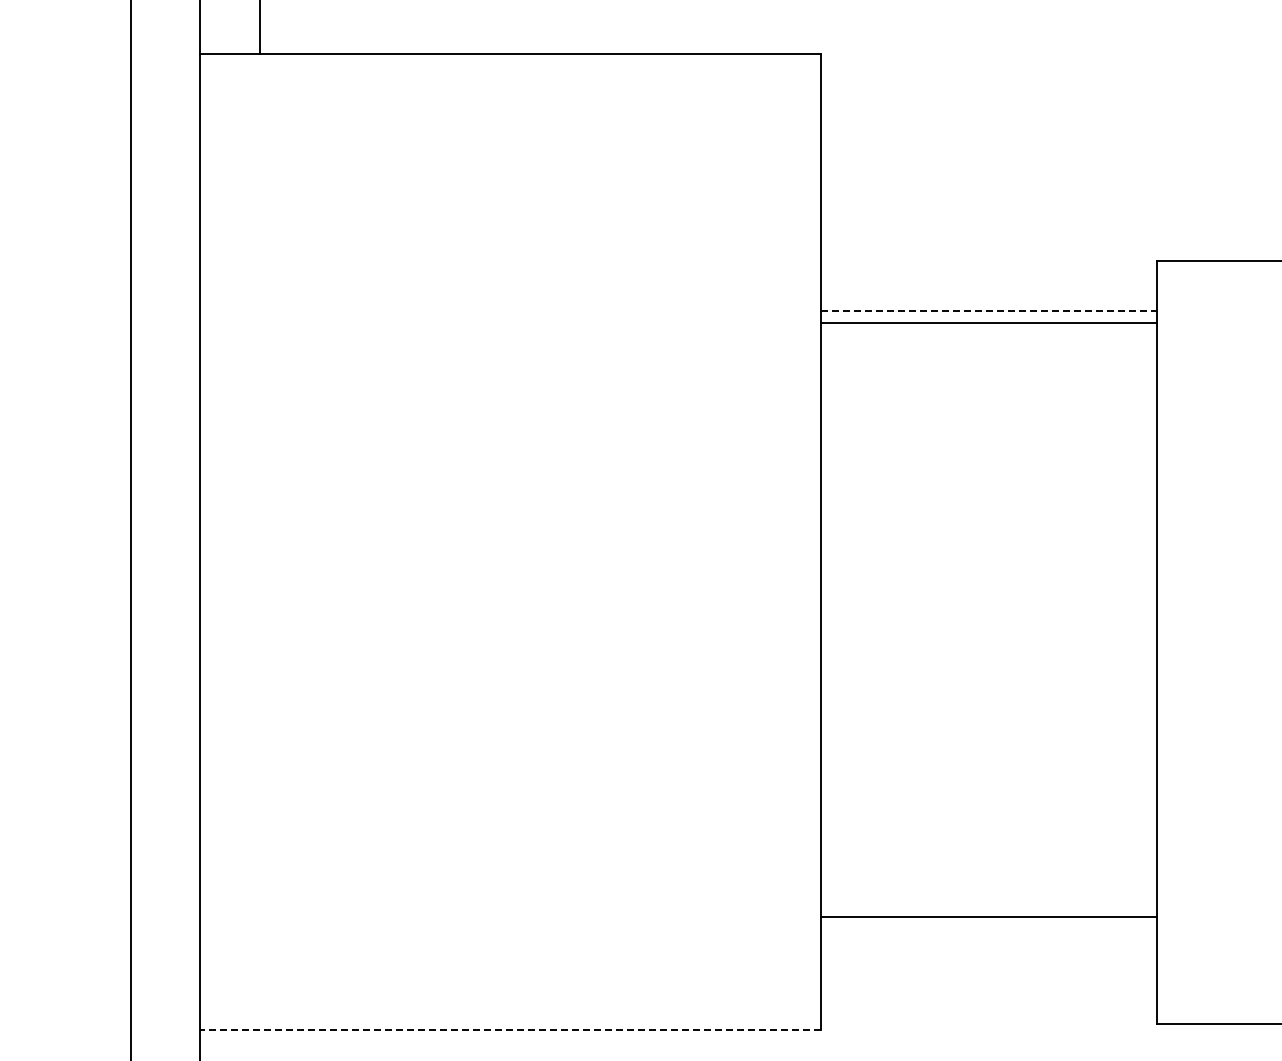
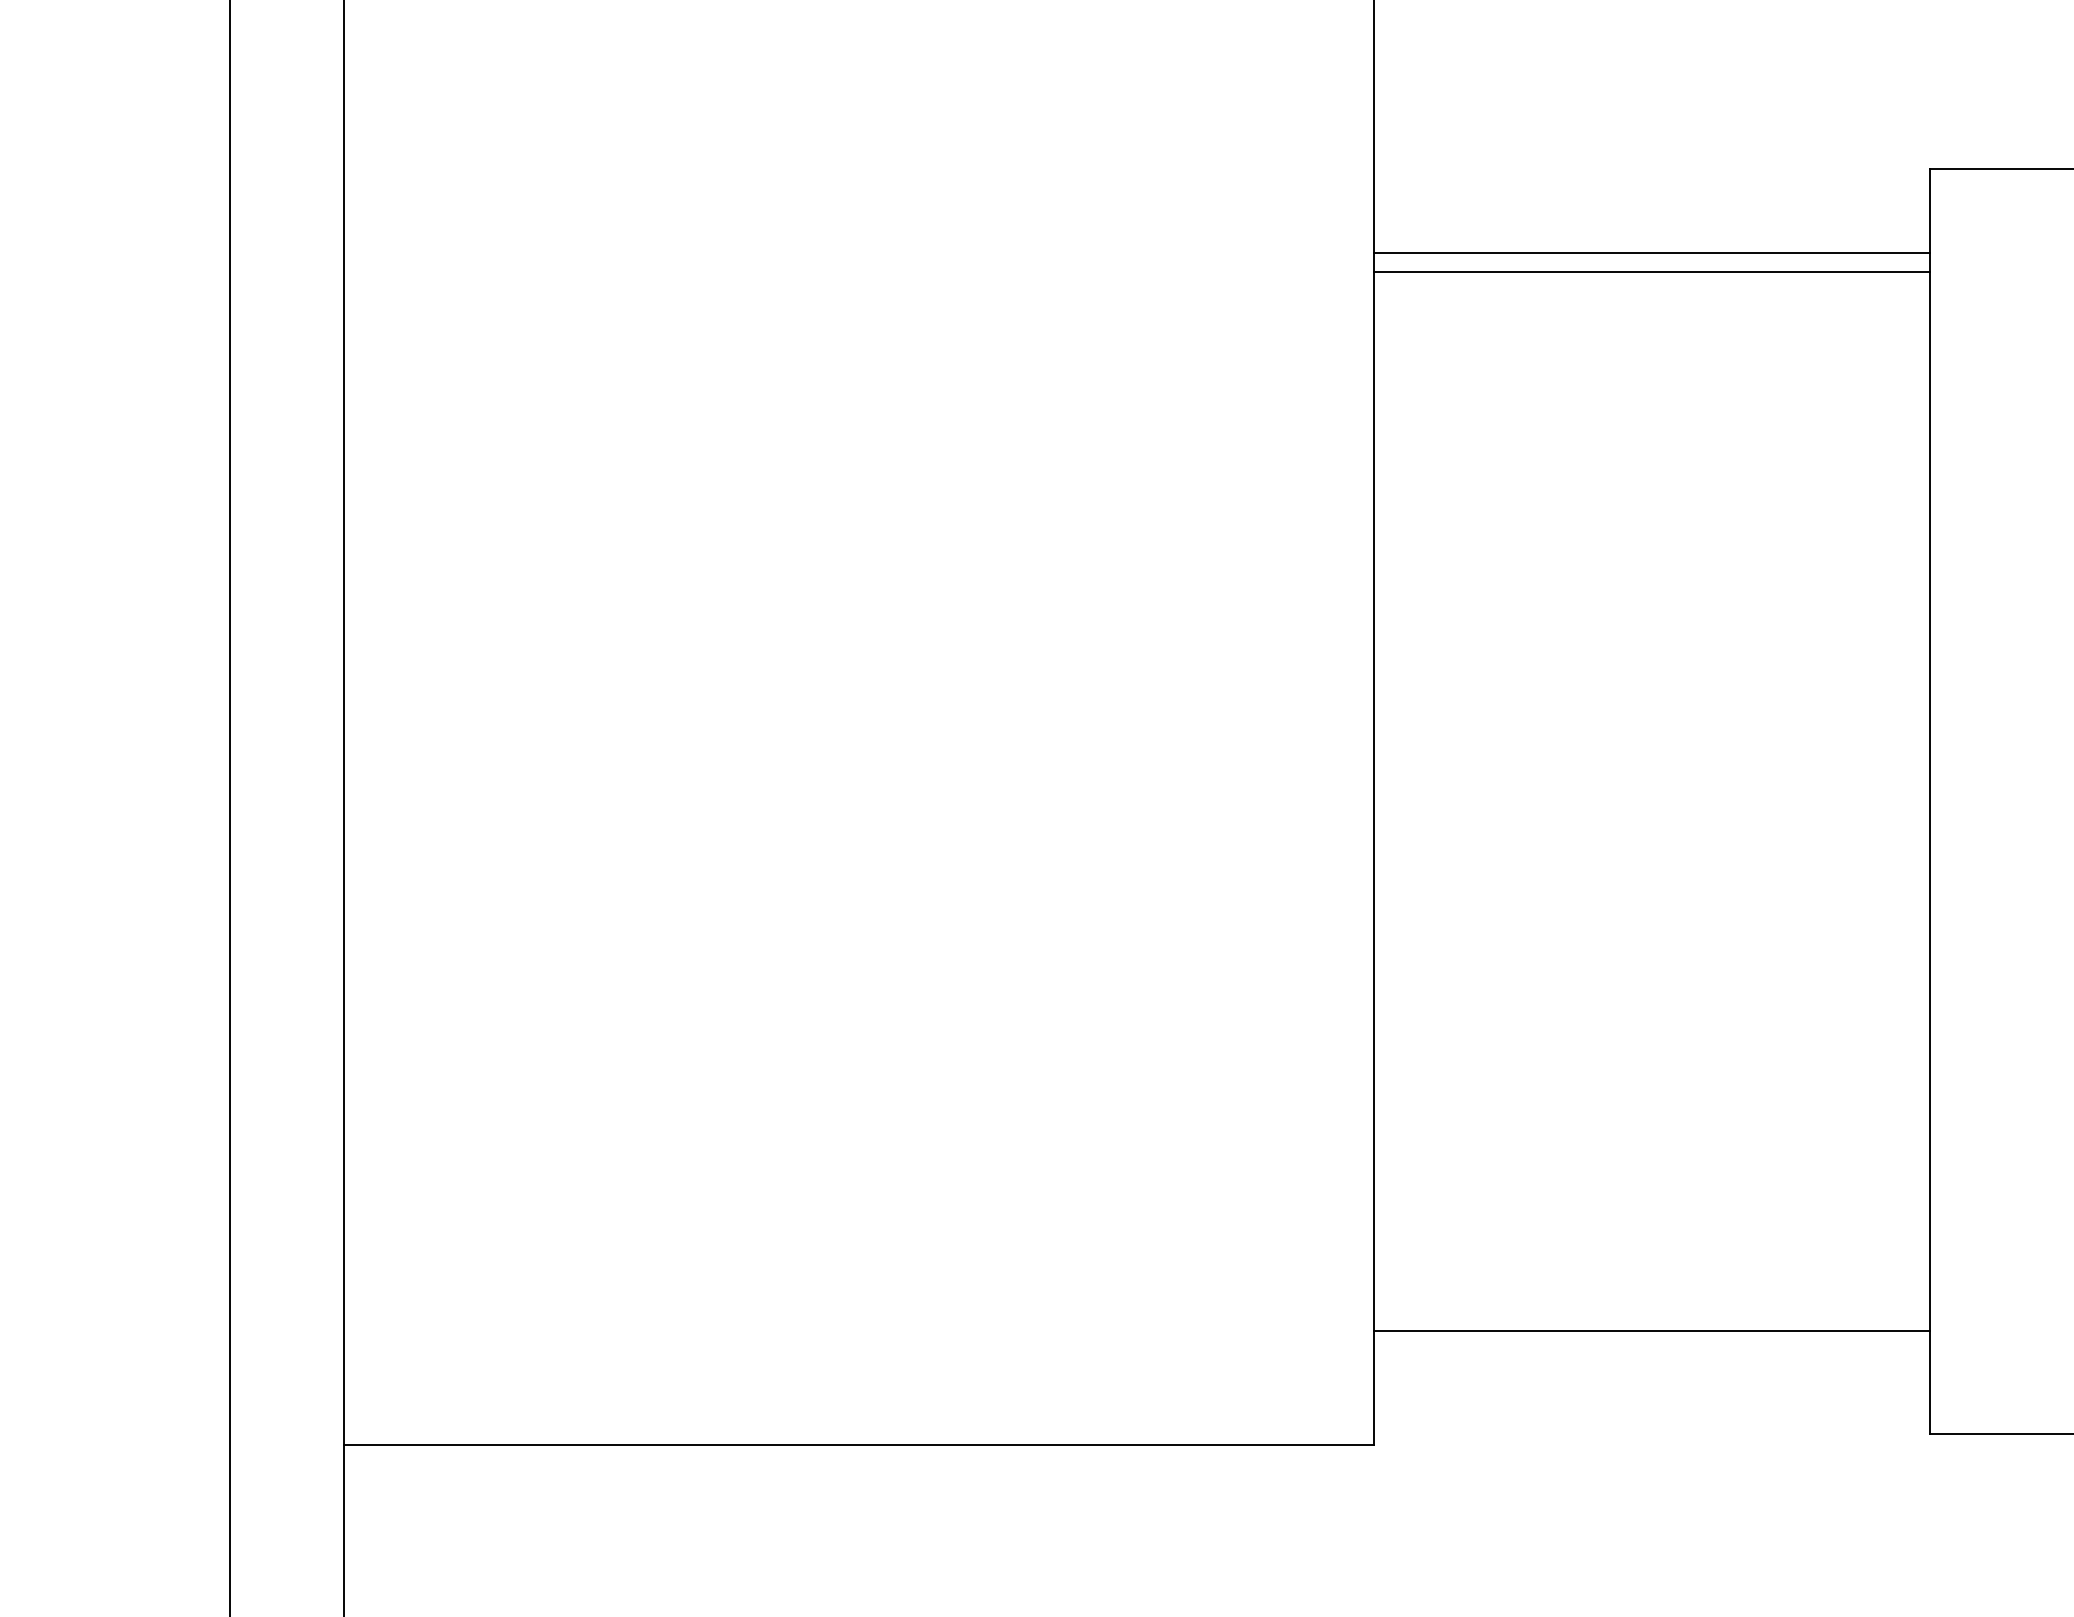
line: (989, 311) -> (1652, 253), dashed -> solid
line: (989, 916) -> (1652, 1330), moved
line: (510, 1030) -> (858, 1444), dashed -> solid

